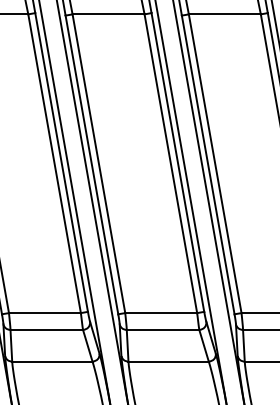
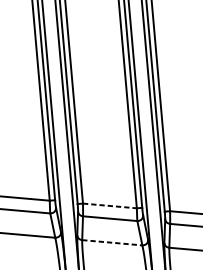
line: (161, 313) -> (110, 206), solid -> dashed
line: (169, 361) -> (112, 242), solid -> dashed

